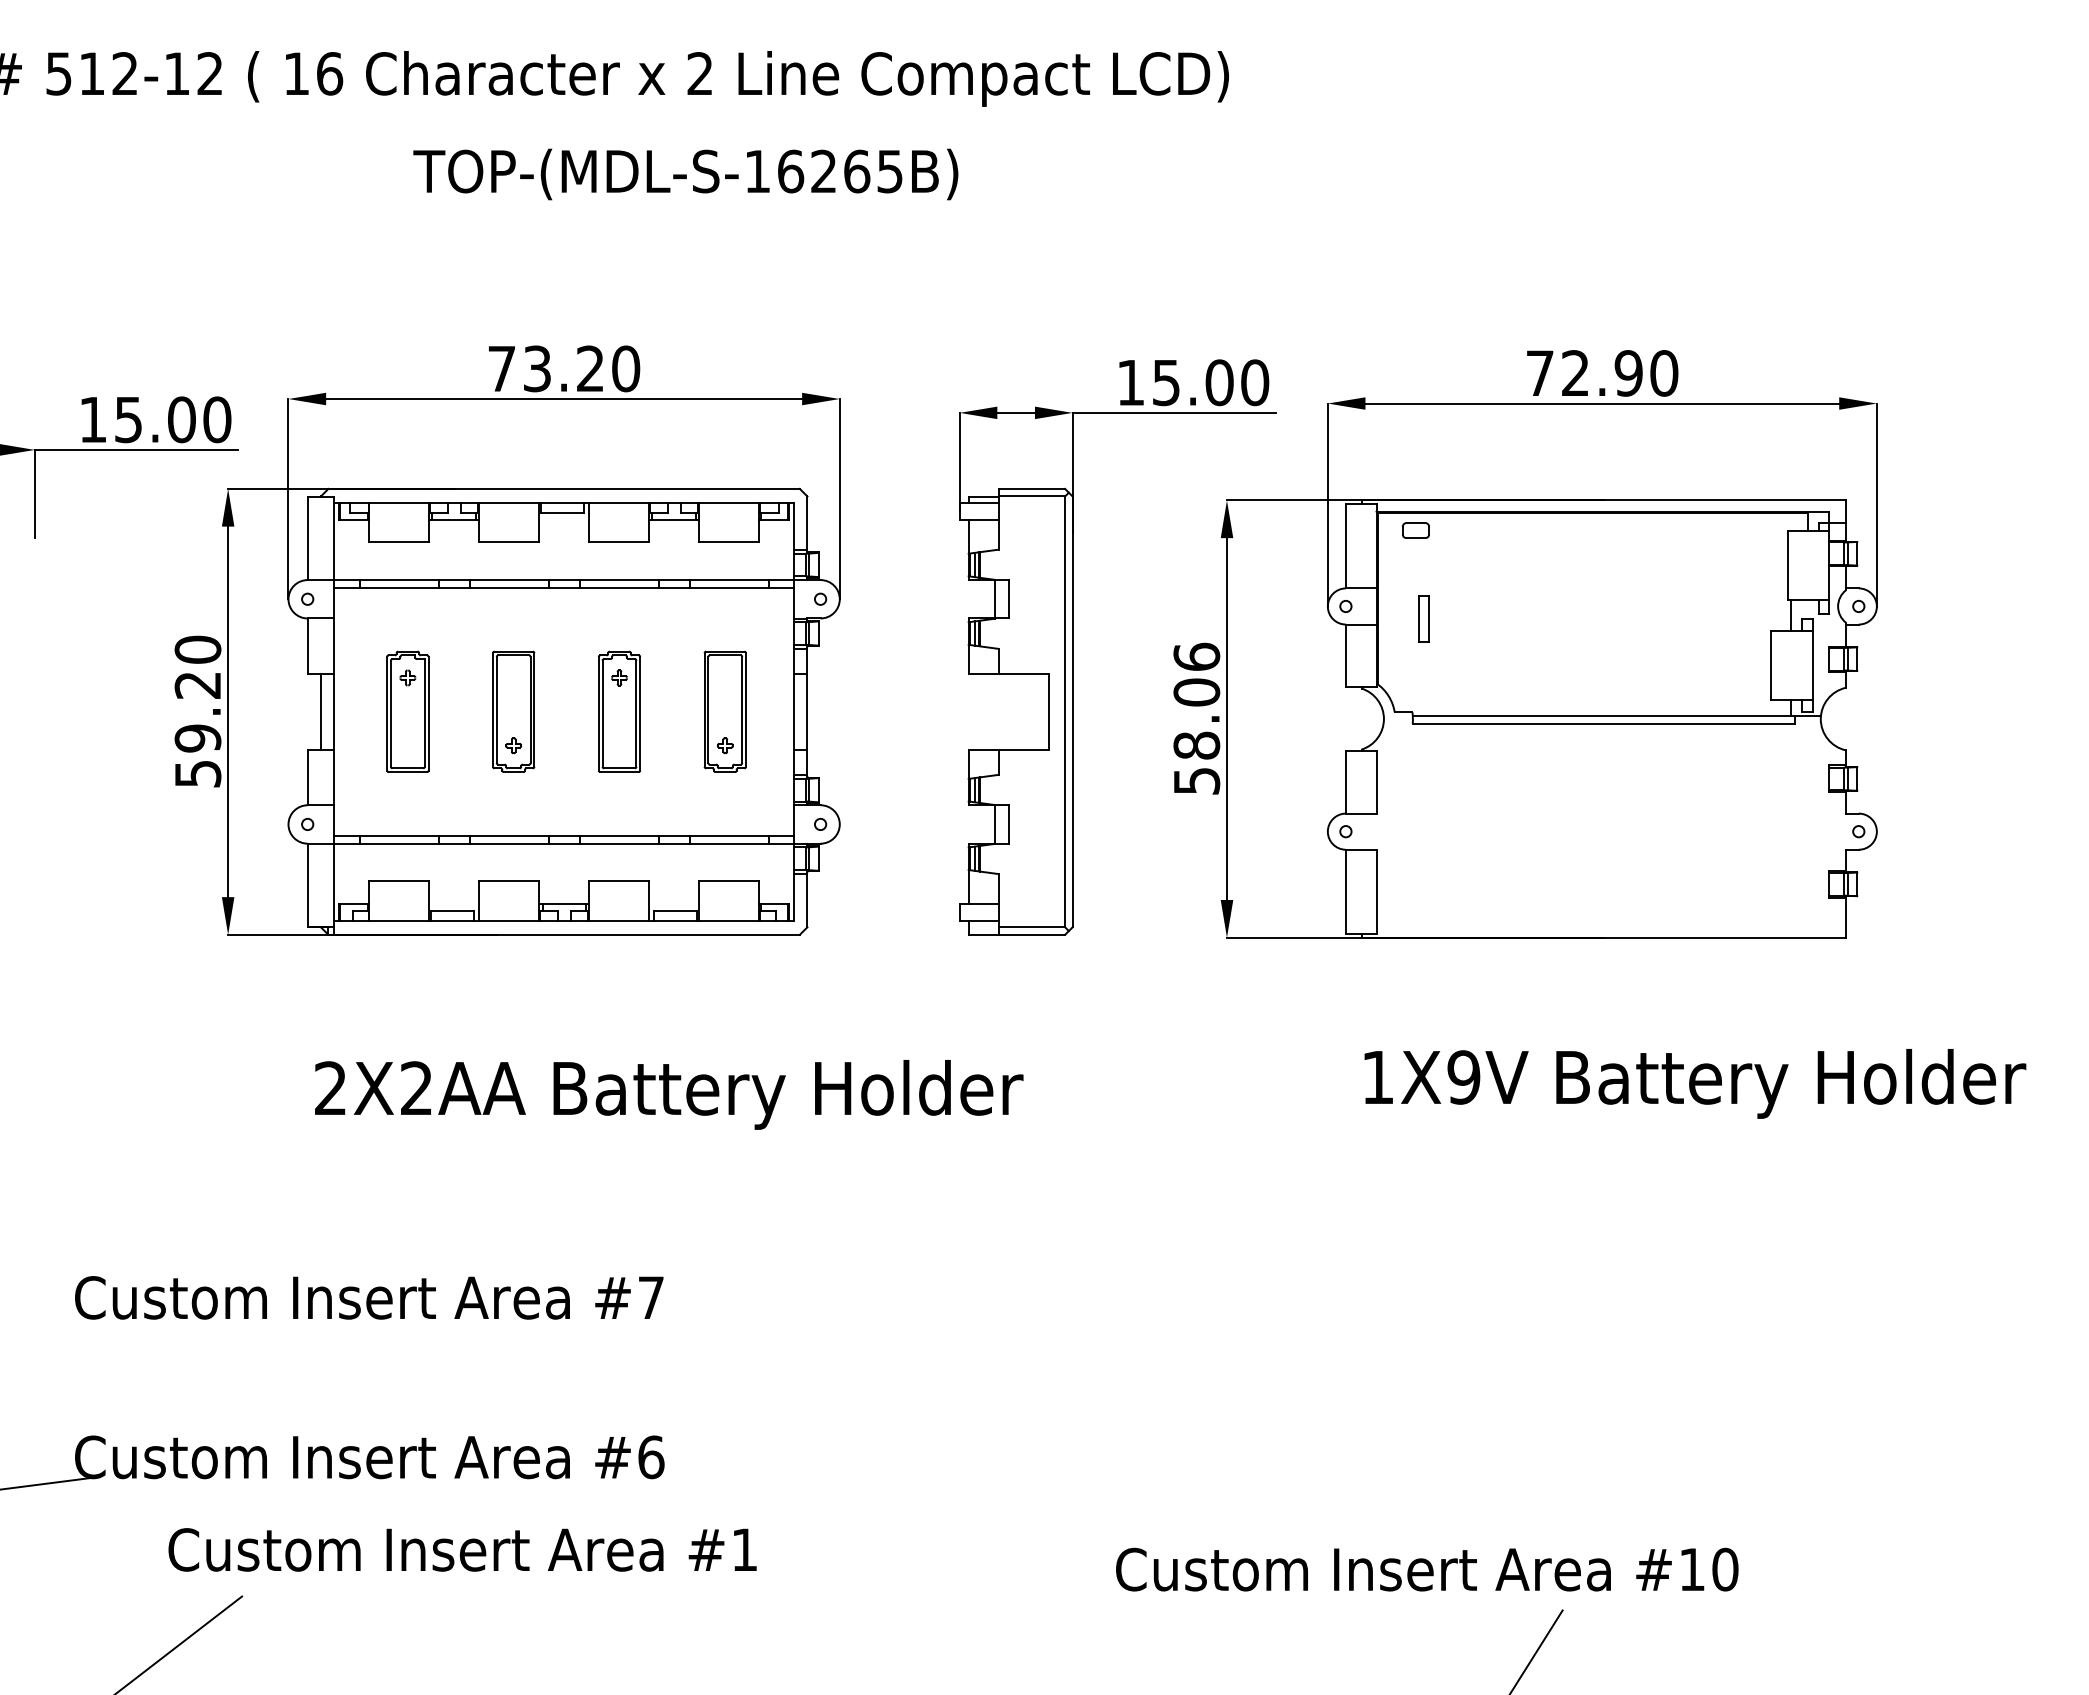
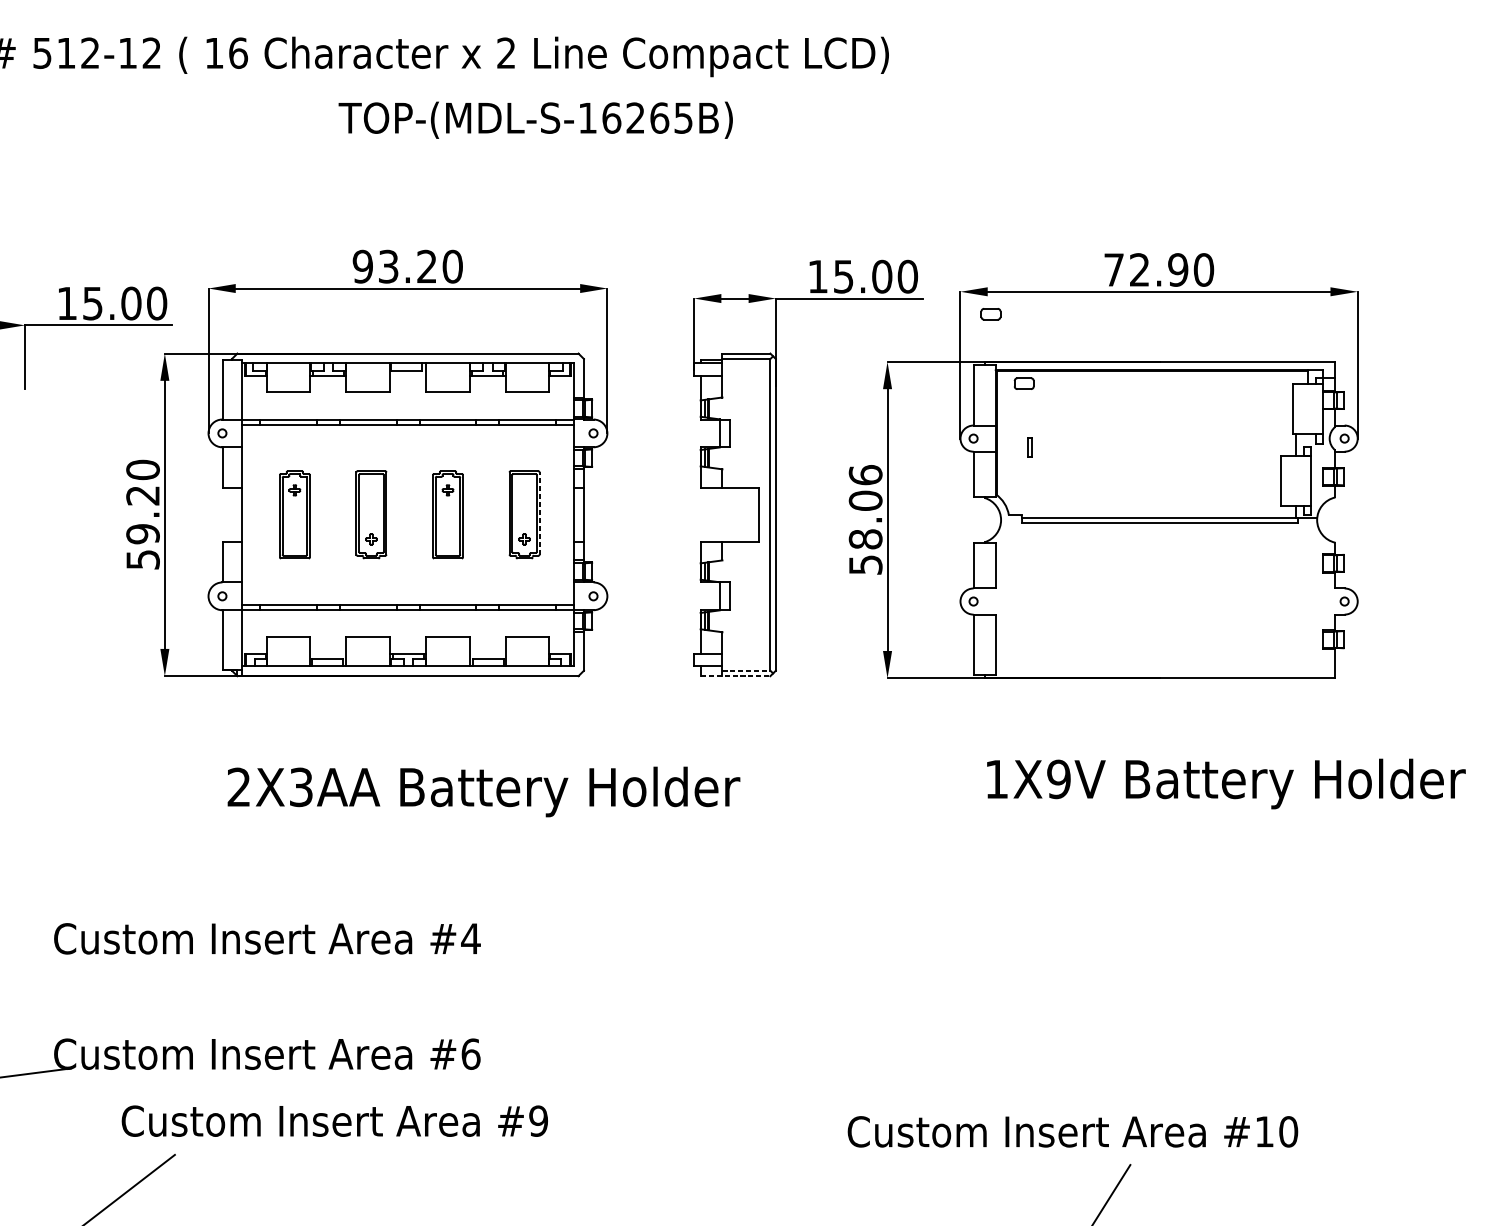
text: (685, 174) -> (535, 120), moved
text: (501, 368) -> (362, 266), 73.20 -> 93.20
part: (1369, 434) -> (990, 314), added
part: (1423, 618) -> (1029, 447), size x0.6
line: (746, 710) -> (539, 513), solid -> dashed
line: (320, 711) -> (231, 514), removed
line: (1032, 927) -> (746, 670), solid -> dashed
line: (1017, 934) -> (735, 675), solid -> dashed
text: (416, 1088) -> (301, 787), 2X2AA -> 2X3AA
text: (650, 1297) -> (470, 938), #7 -> #4
text: (744, 1549) -> (538, 1120), #1 -> #9
text: (1427, 1569) -> (1073, 1131), moved

